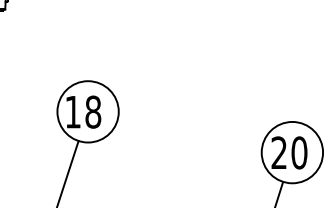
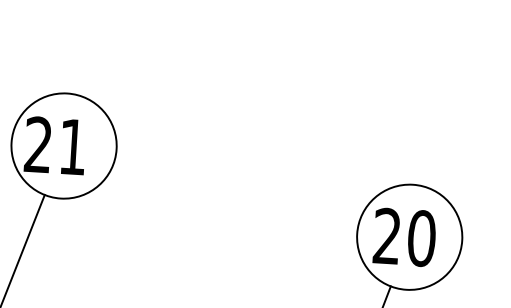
text: (83, 111) -> (56, 144), 18 -> 21

